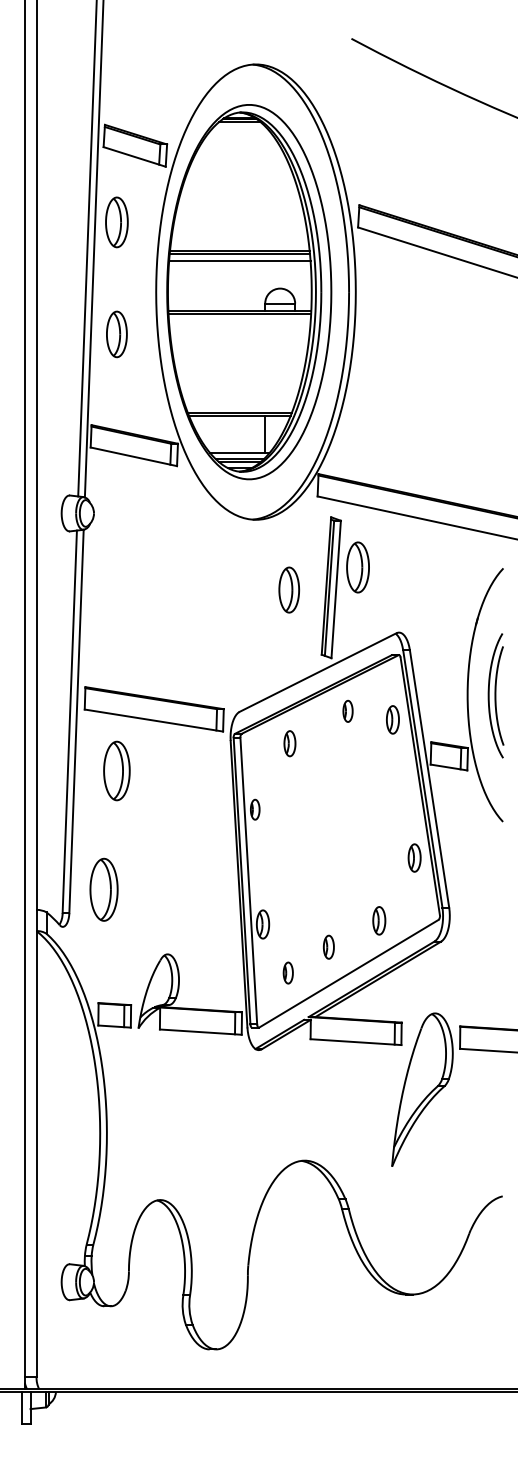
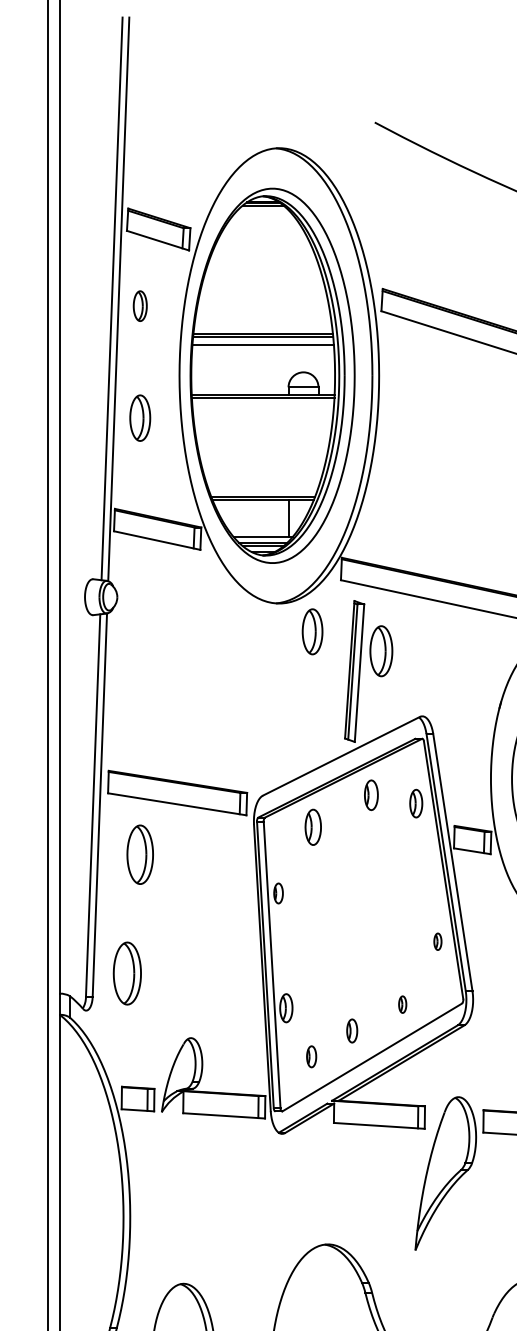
part: (116, 222) -> (139, 306), size x0.6
part: (288, 589) -> (311, 631), moved
part: (347, 710) -> (370, 794), size x1.4
part: (289, 743) -> (312, 827), size x1.4
part: (414, 857) -> (437, 941), size x0.6
part: (379, 920) -> (402, 1004), size x0.6

